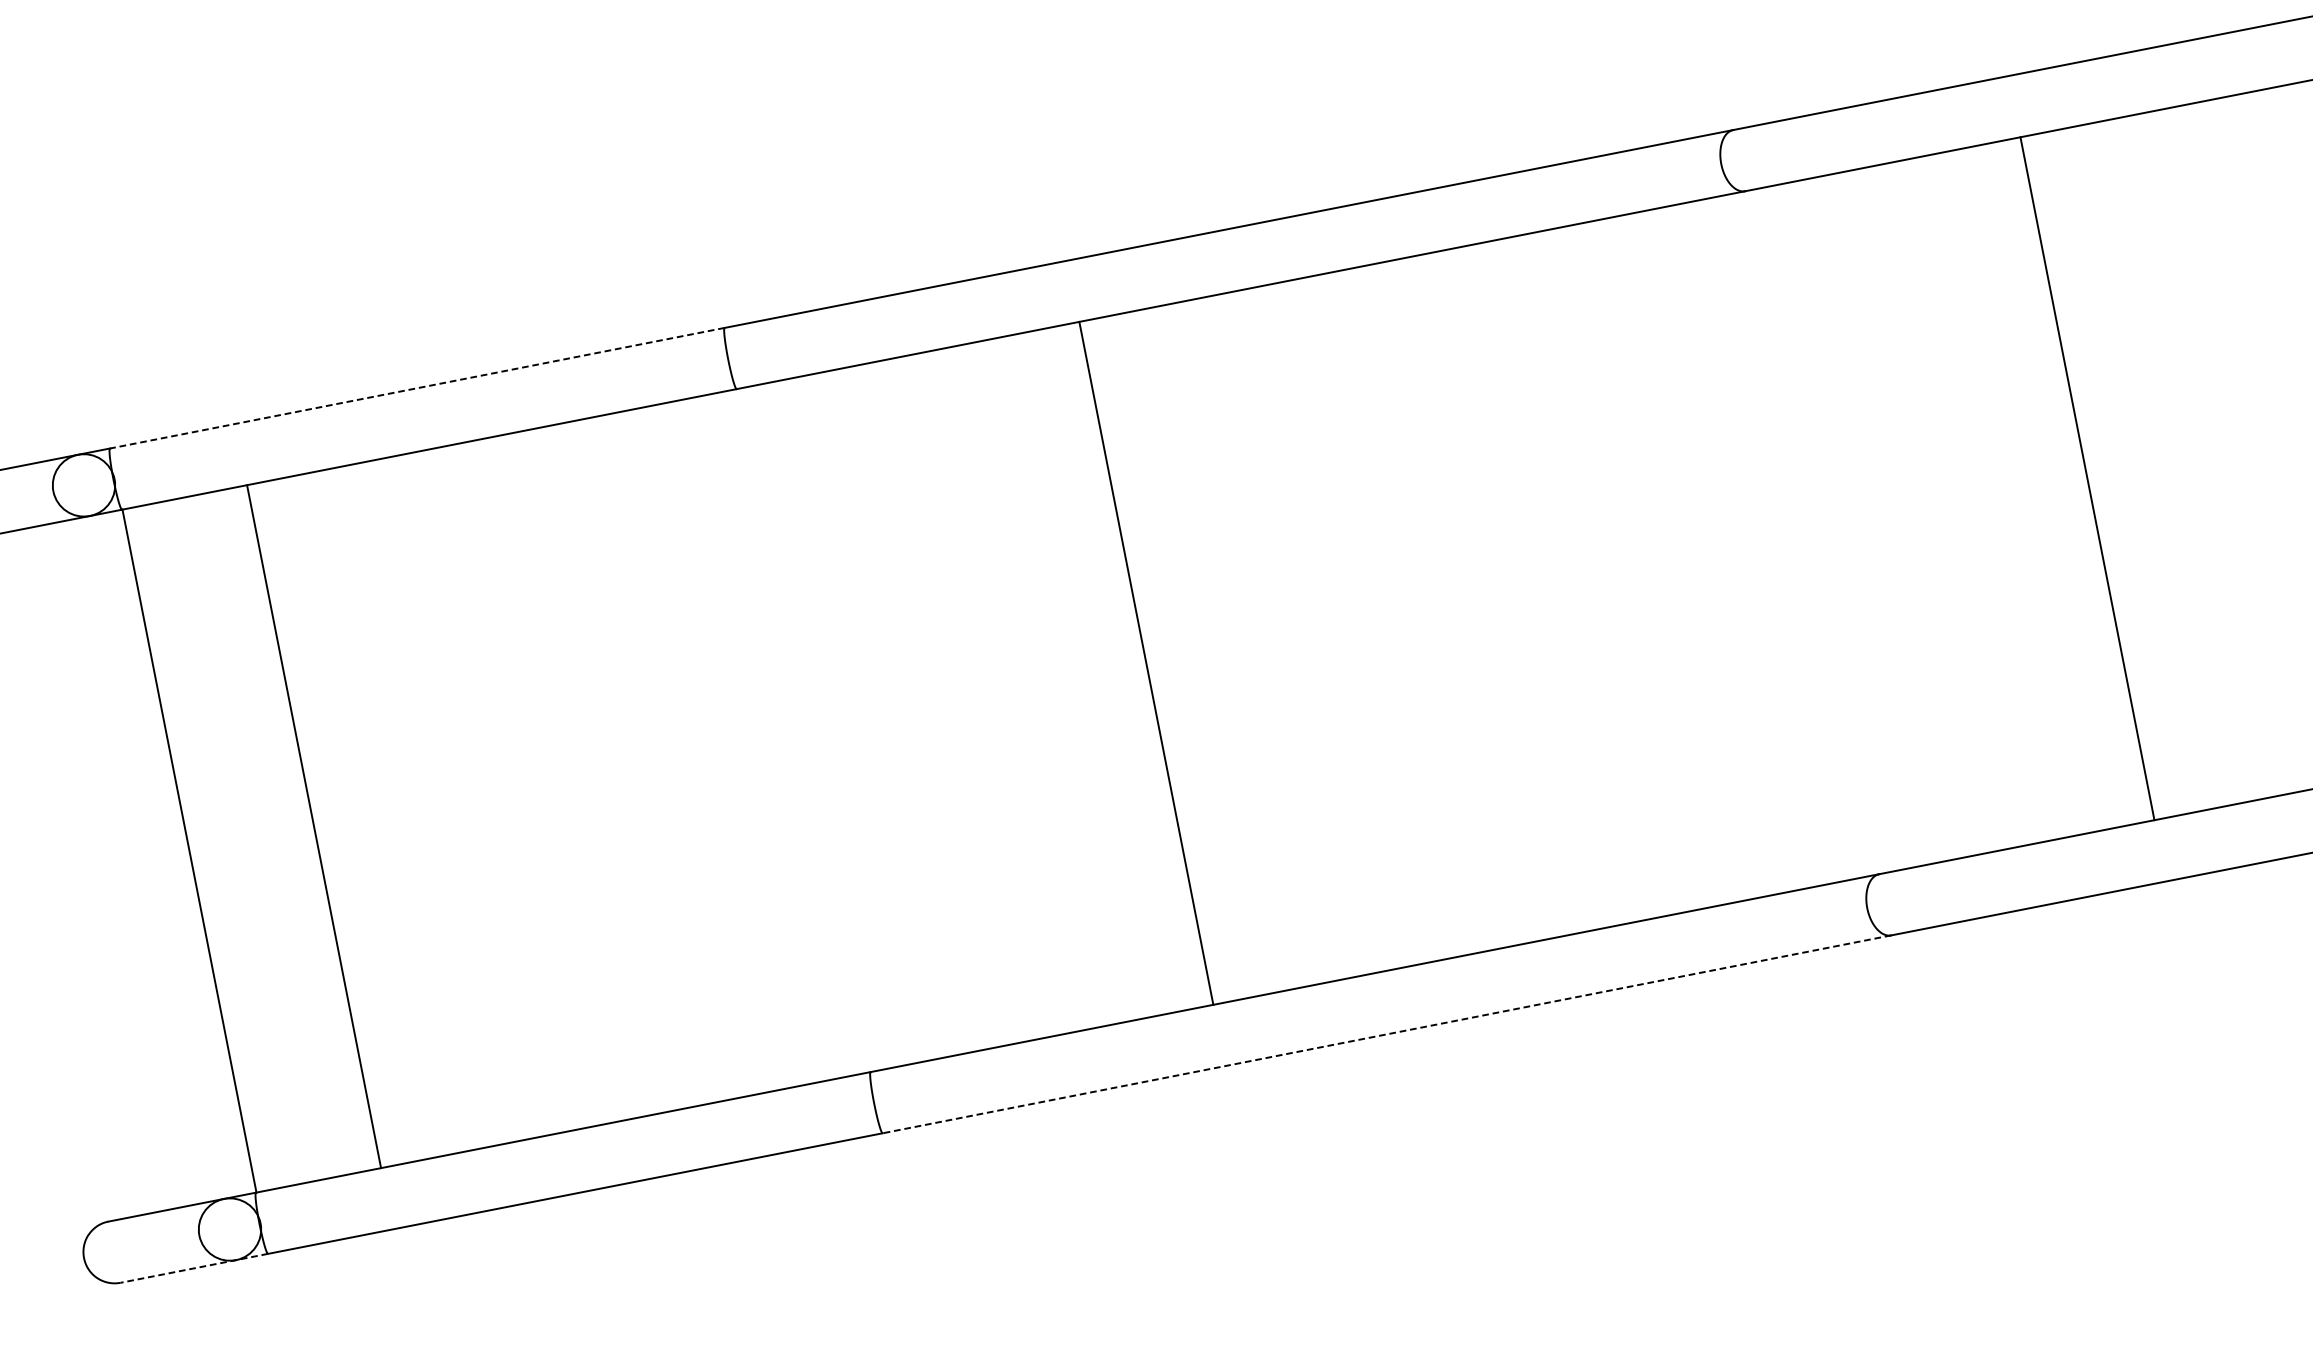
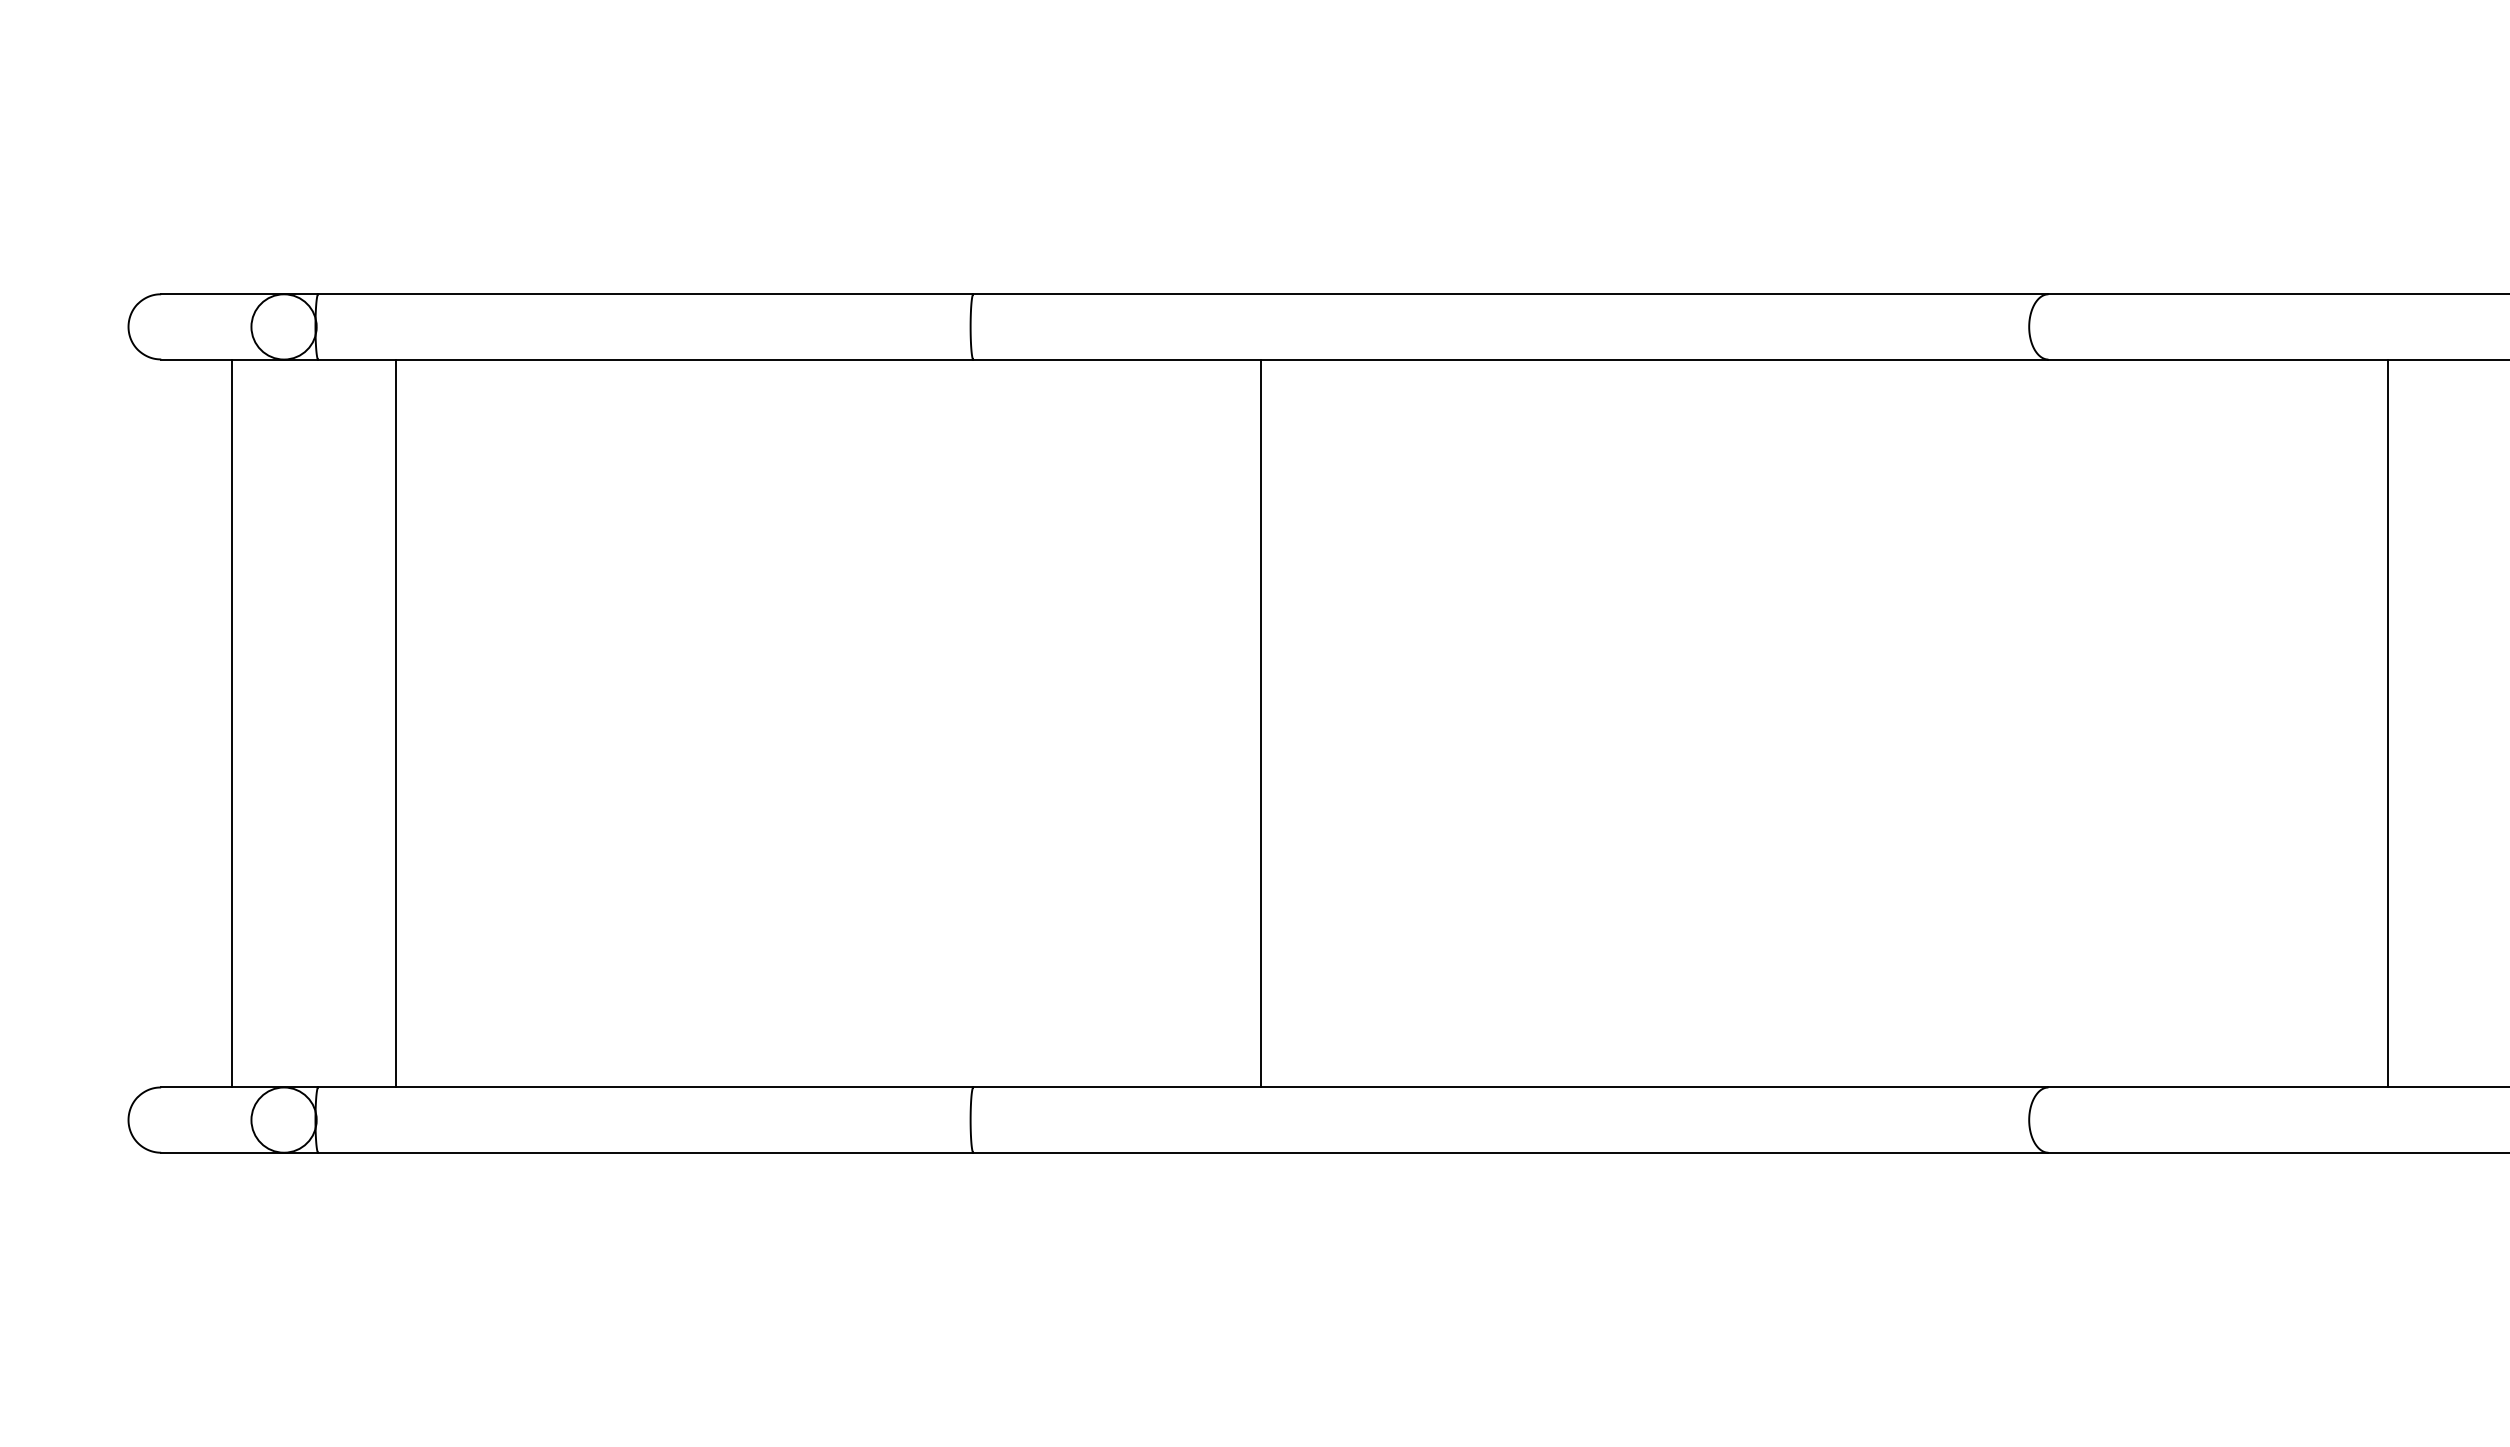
line: (417, 388) -> (645, 294), dashed -> solid
line: (2087, 478) -> (2387, 723), moved
line: (1146, 663) -> (1260, 723), moved
line: (314, 826) -> (395, 723), moved
line: (189, 851) -> (231, 723), moved
line: (1386, 1034) -> (1510, 1152), dashed -> solid
line: (194, 1268) -> (239, 1152), dashed -> solid

